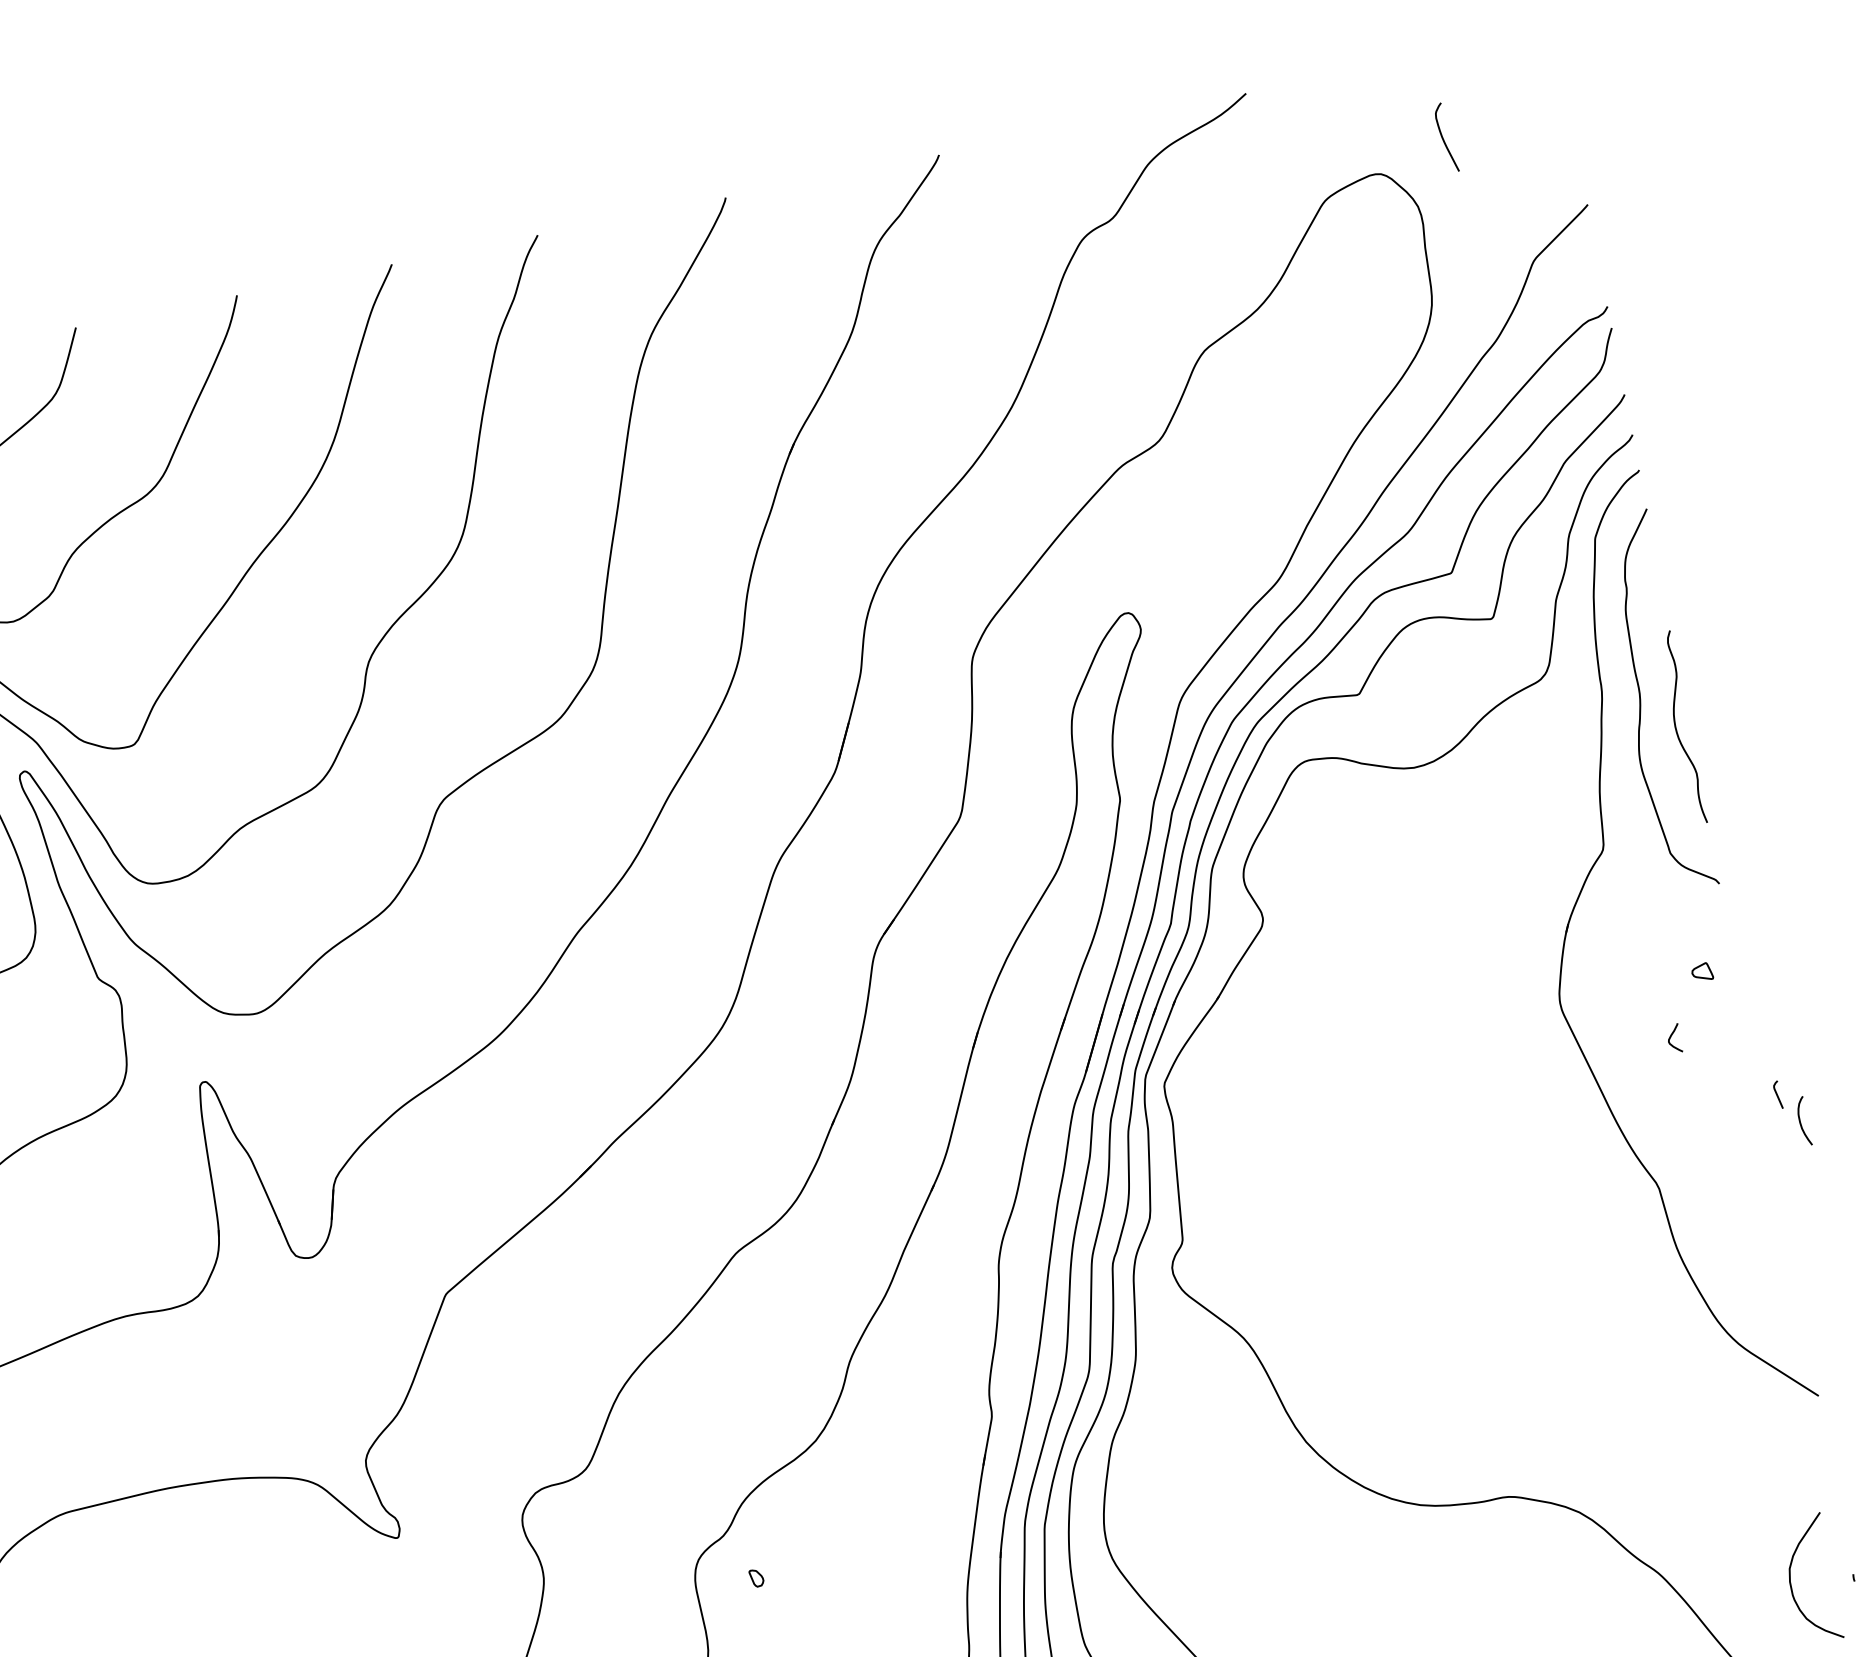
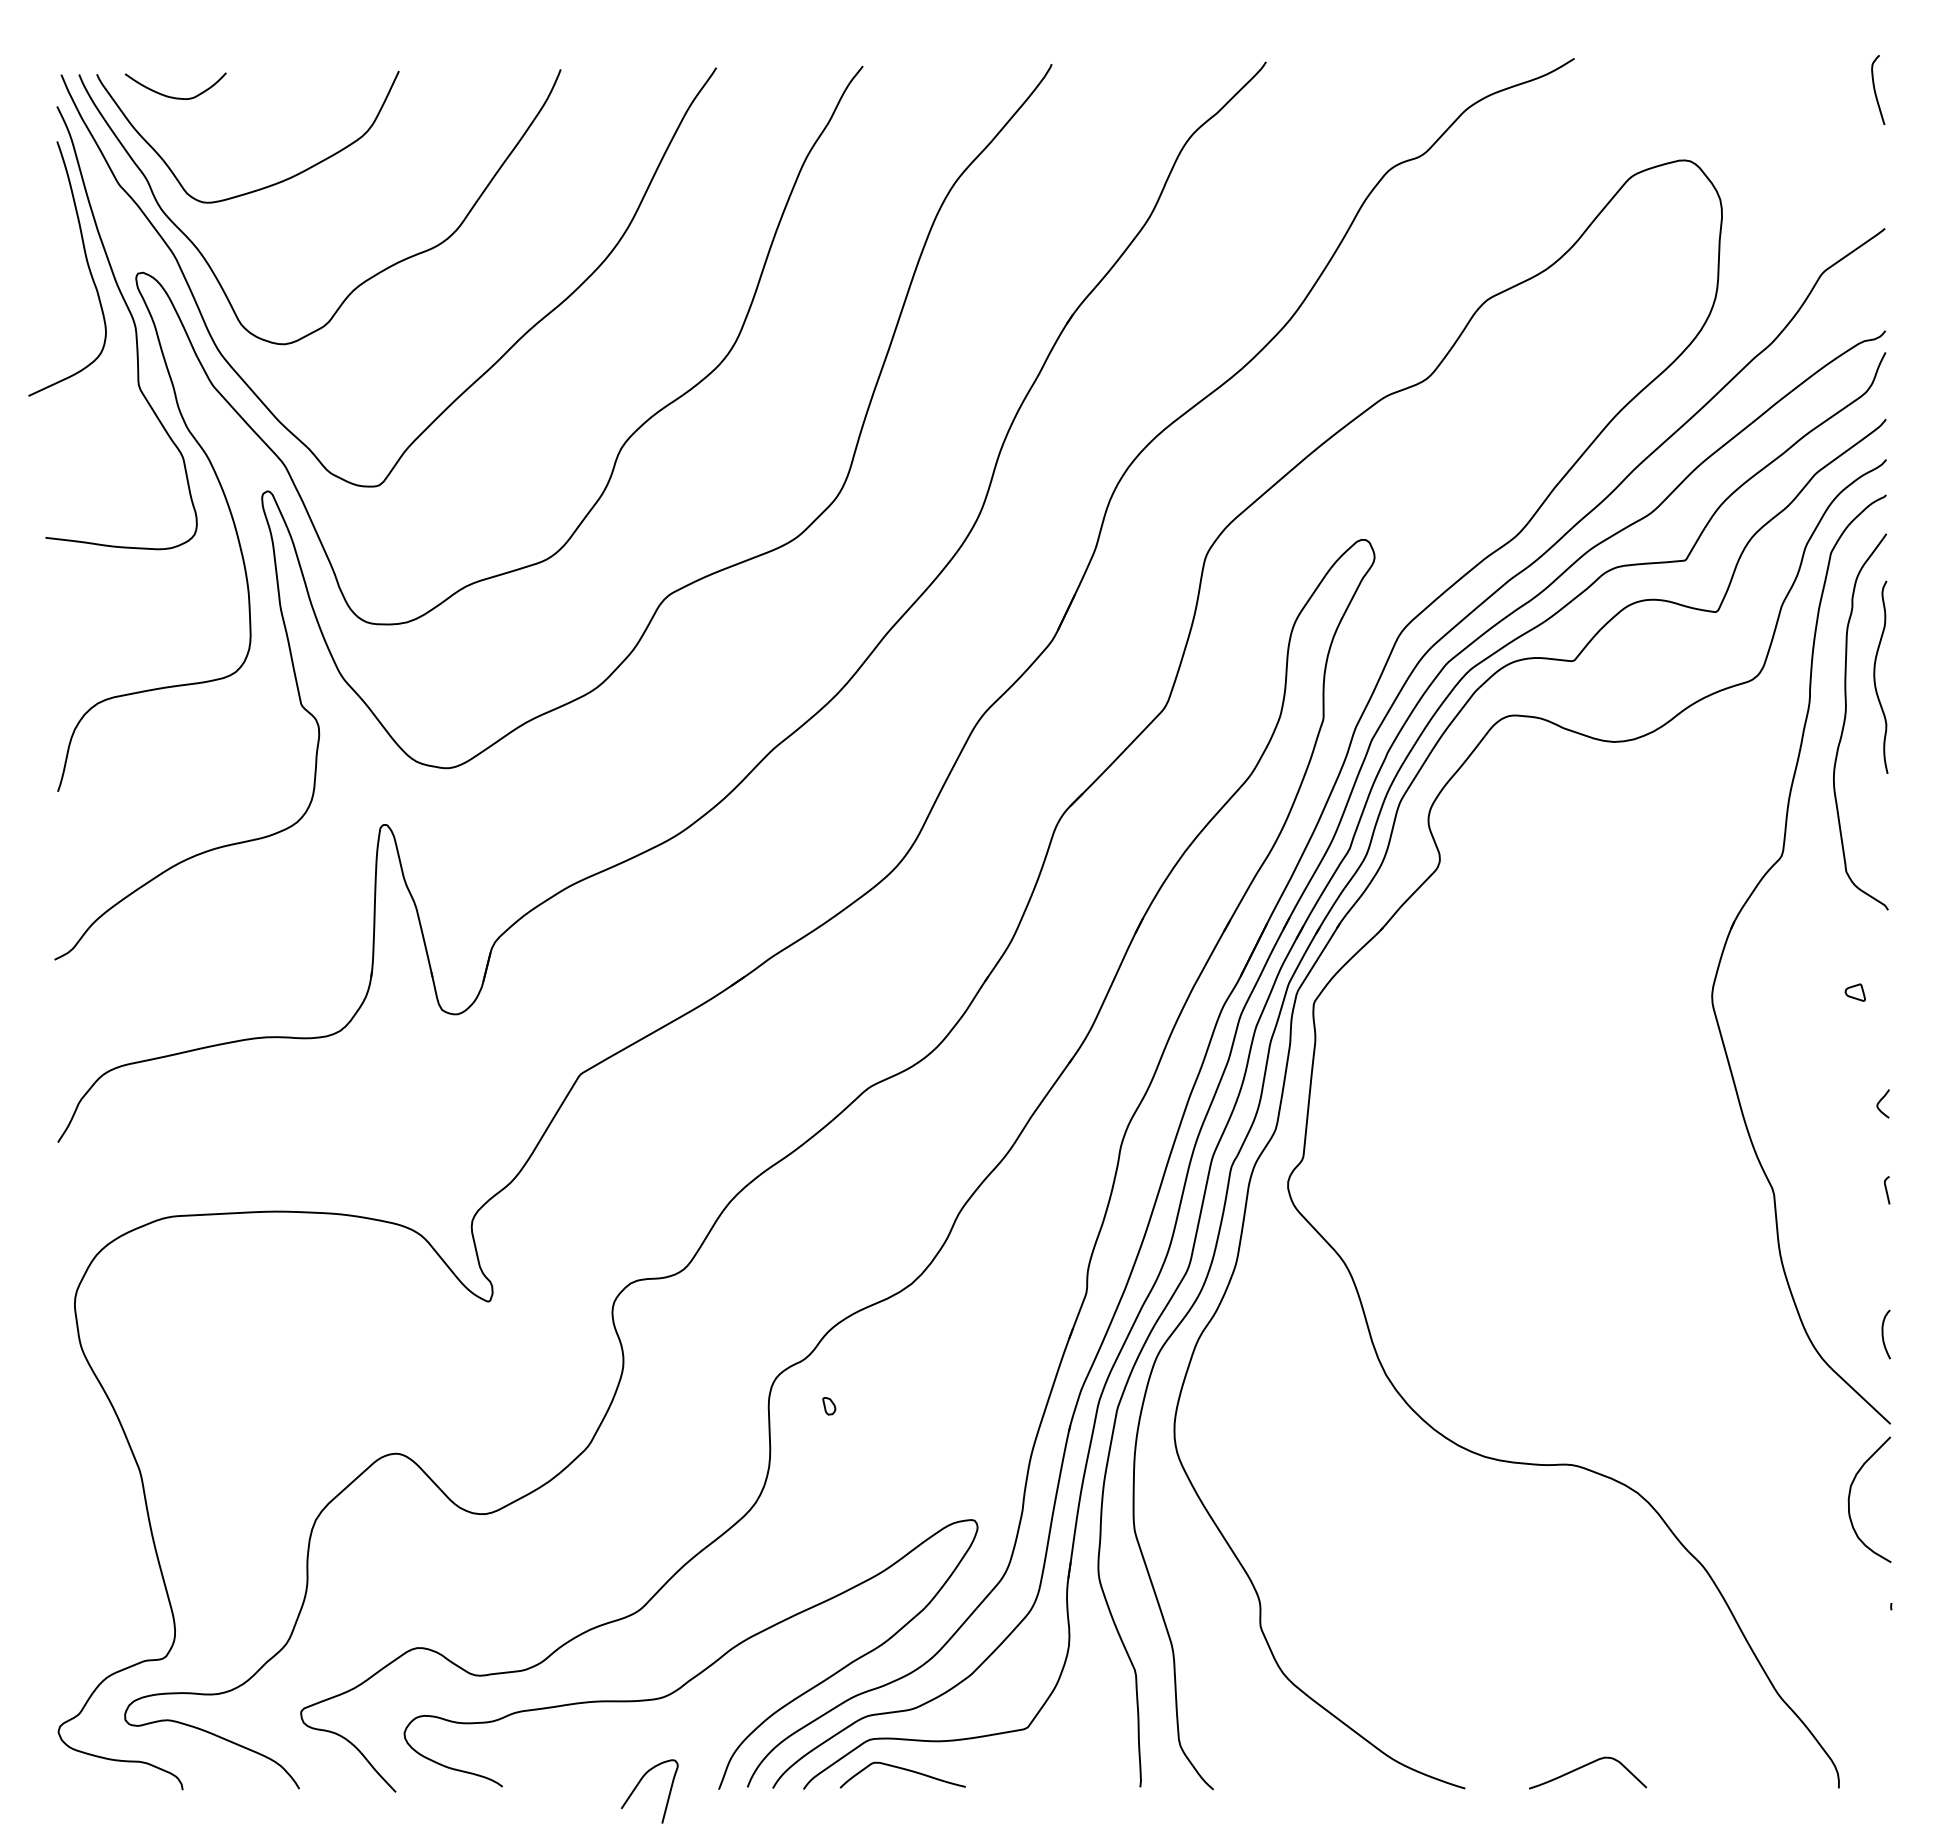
curve: (1443, 137) -> (1875, 89), moved
curve: (1676, 727) -> (1875, 676), moved
curve: (1671, 1037) -> (1880, 1102), moved
curve: (1778, 1095) -> (1887, 1190), moved
curve: (1800, 1121) -> (1883, 1334), moved
curve: (1791, 1579) -> (1850, 1496), moved

